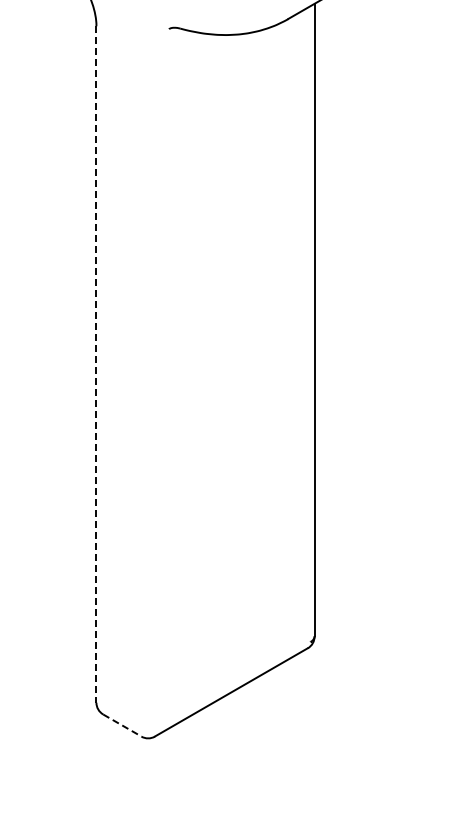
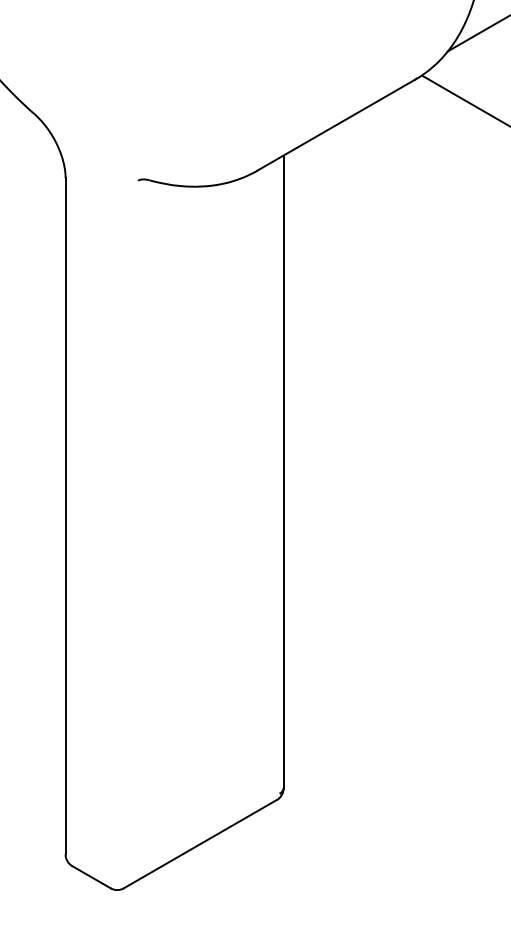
line: (96, 364) -> (65, 516), dashed -> solid
line: (122, 725) -> (91, 877), dashed -> solid

